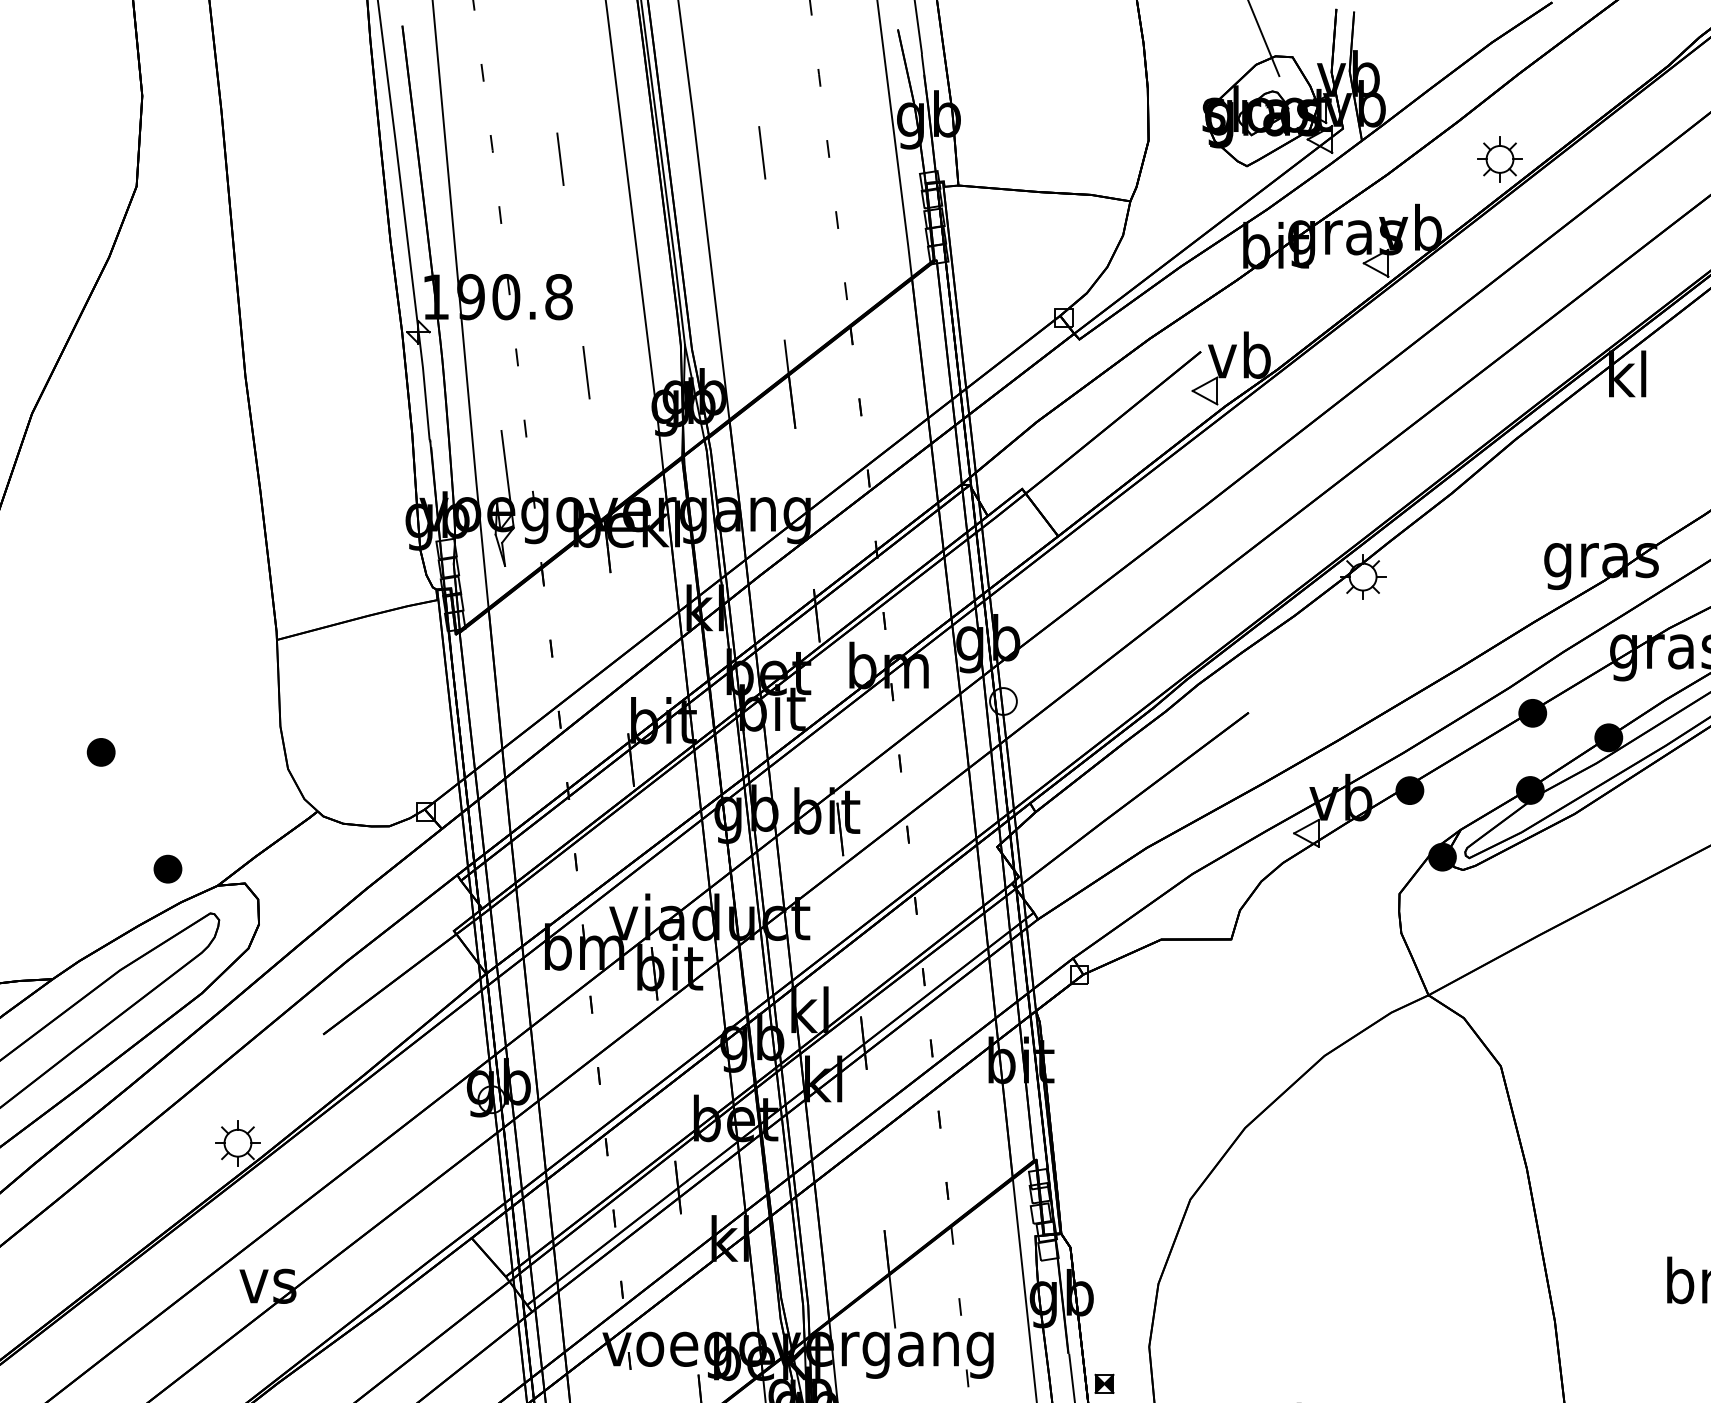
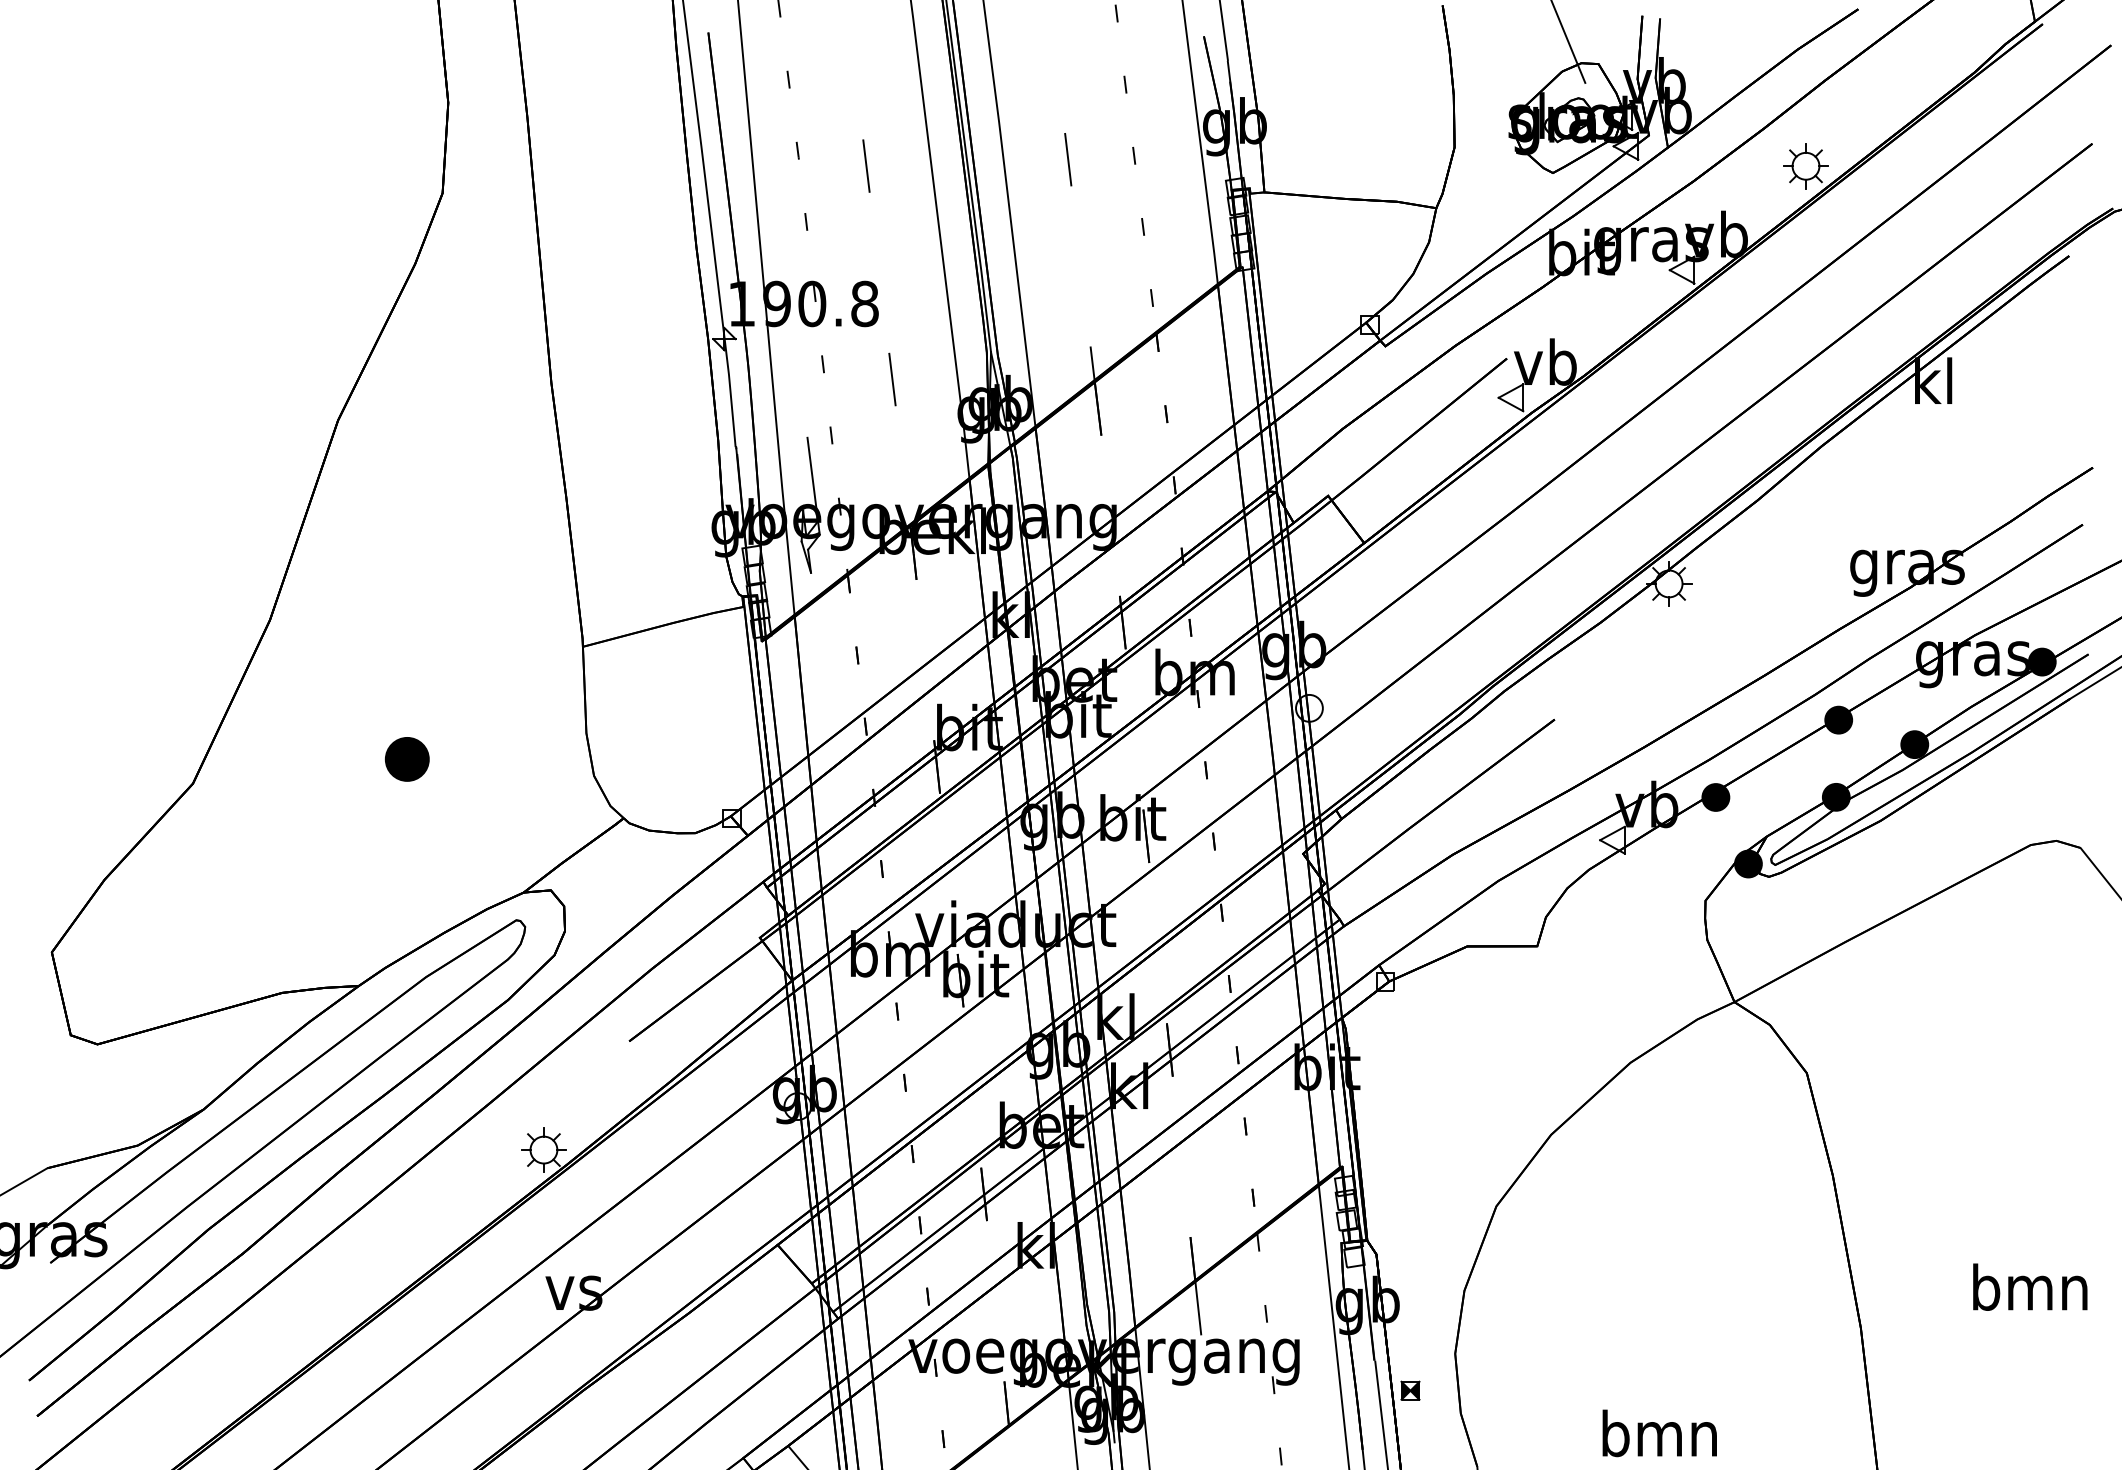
part: (100, 751) -> (406, 758), size x1.6
part: (167, 868) -> (473, 875), removed

